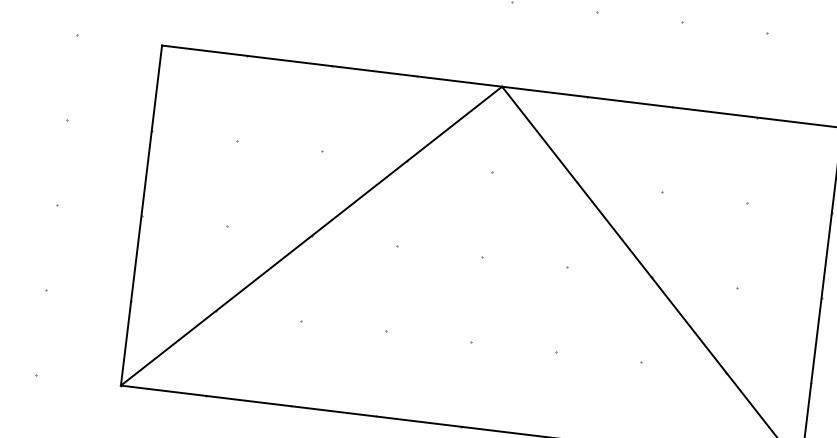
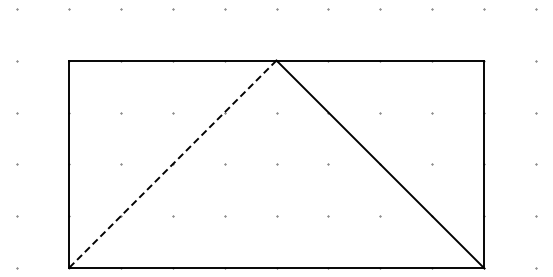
line: (311, 236) -> (172, 164), solid -> dashed

